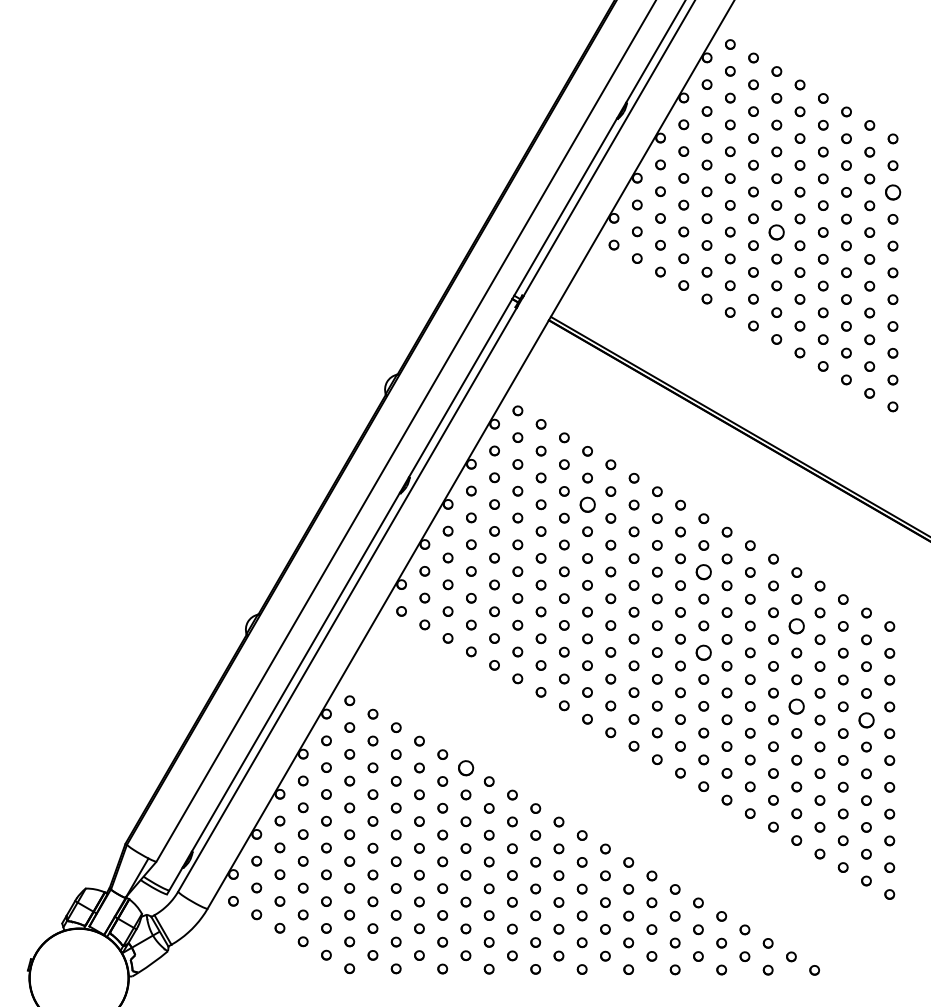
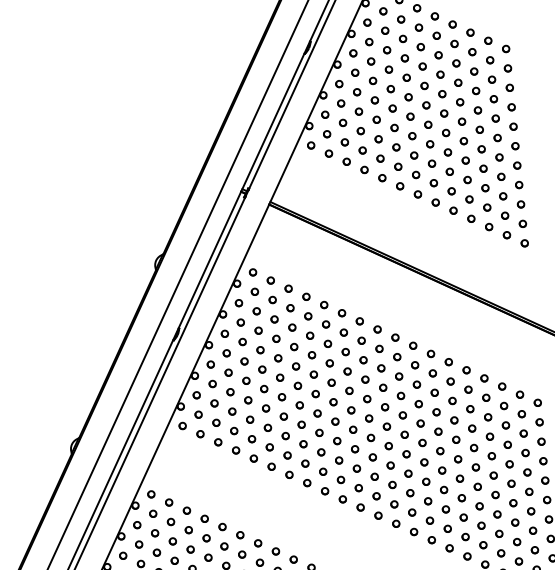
part: (892, 192) -> (509, 87), size x0.62
part: (776, 231) -> (428, 124), size x0.62
part: (587, 504) -> (310, 335), size x0.62
part: (703, 572) -> (398, 376), size x0.62
part: (796, 625) -> (470, 408), size x0.62
part: (703, 652) -> (404, 434), size x0.62
part: (796, 706) -> (475, 467), size x0.62
part: (866, 719) -> (527, 471), size x0.62
part: (465, 767) -> (239, 534), size x0.62

